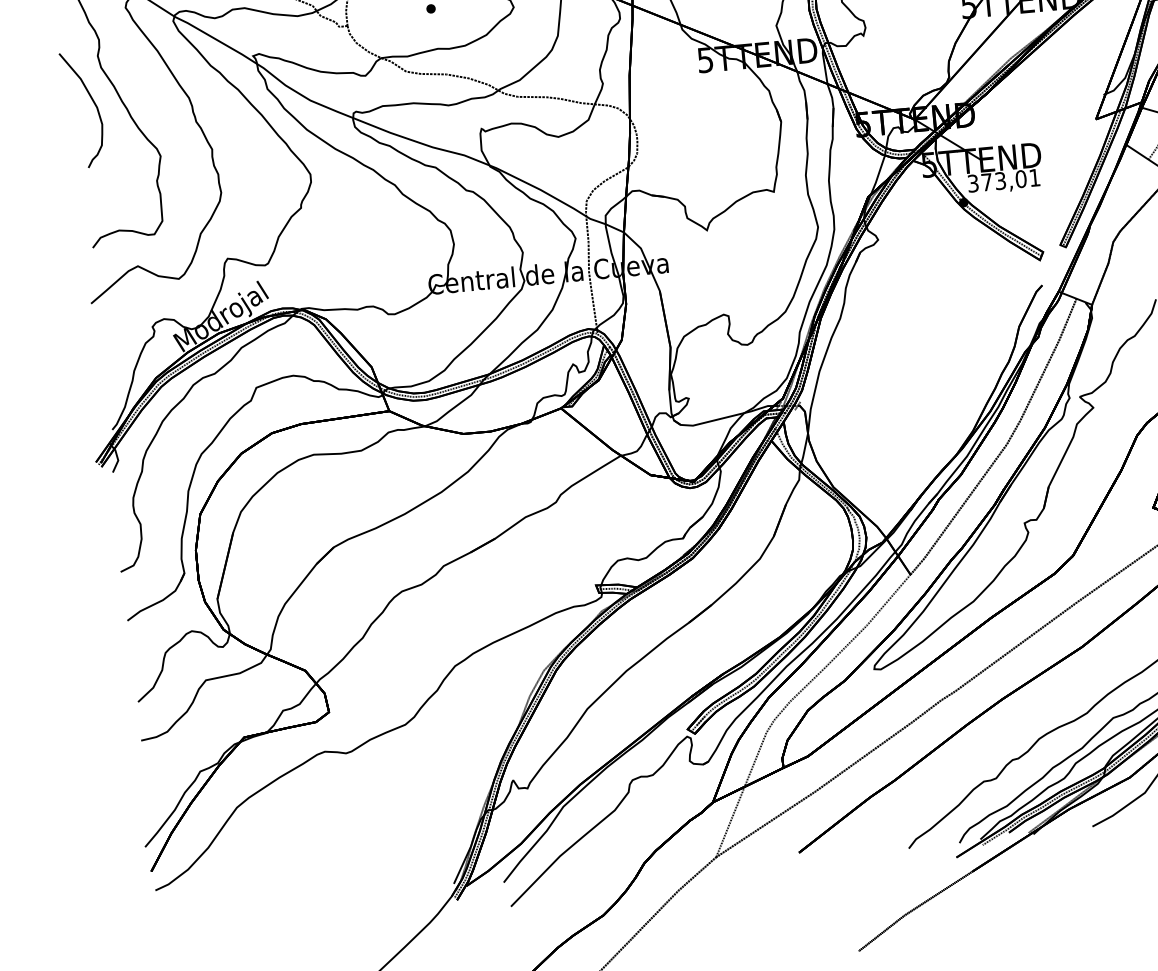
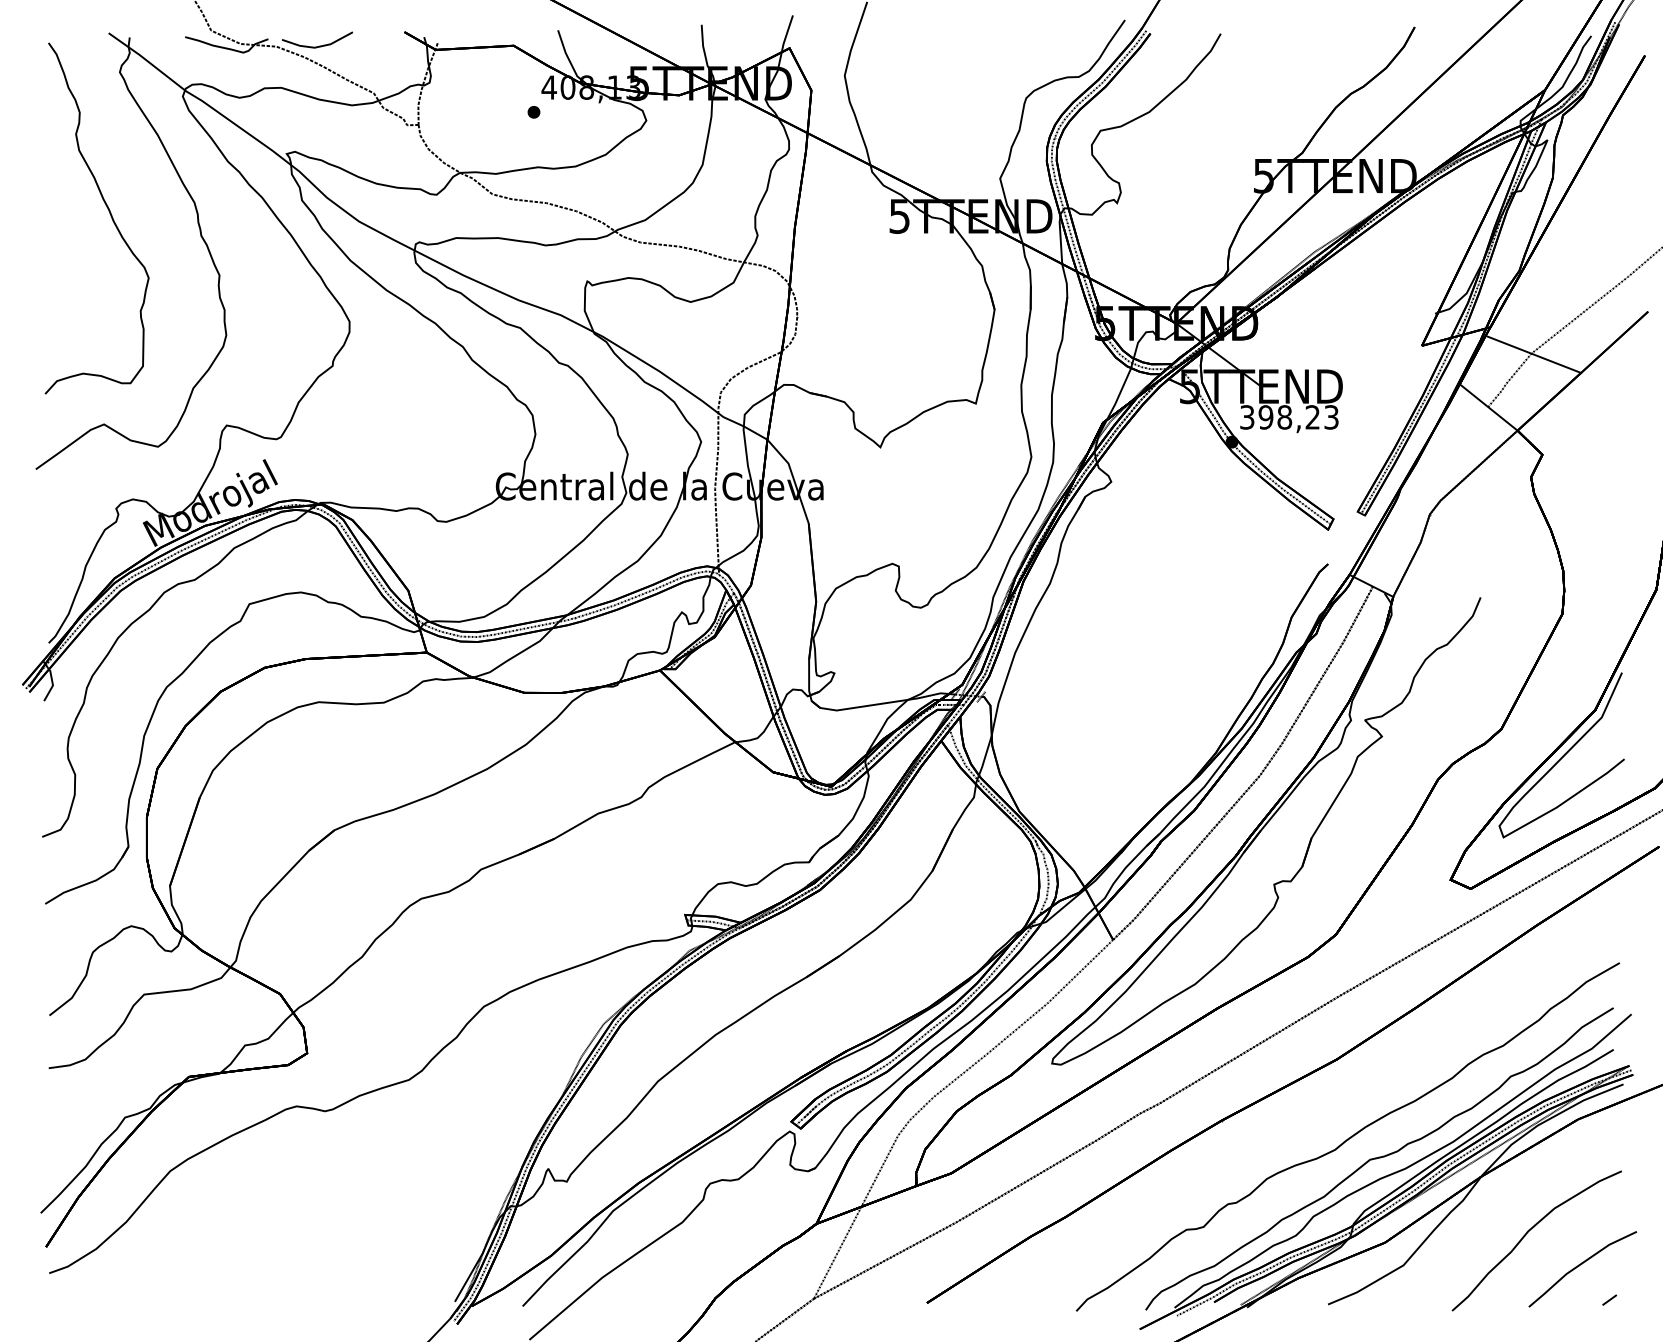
part: (93, 103) -> (64, 197), removed
text: (1010, 180) -> (1298, 417), 373,01 -> 398,23

